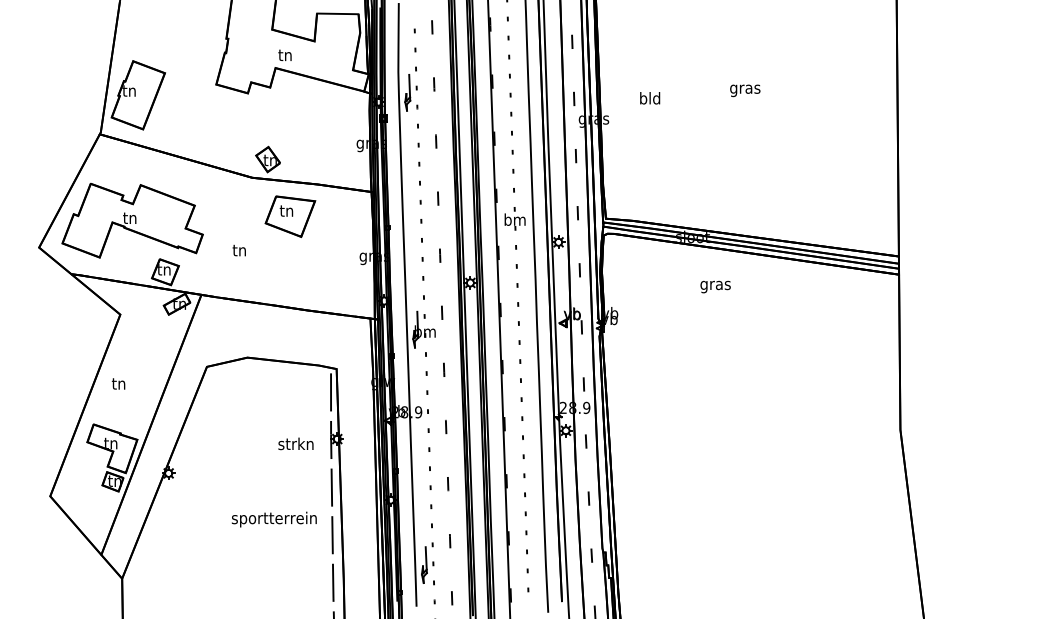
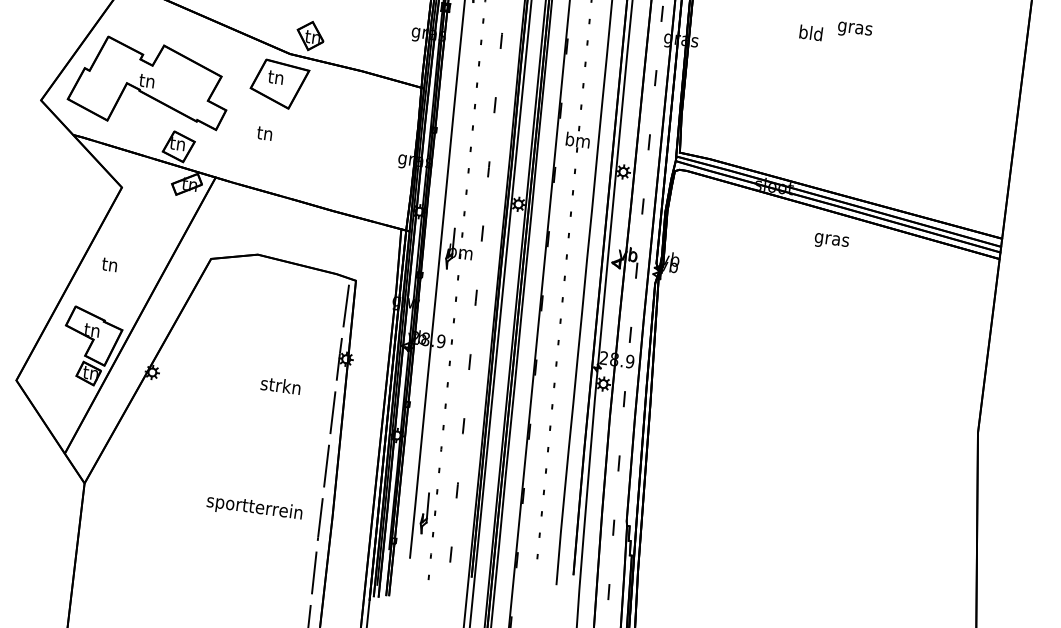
text: (650, 98) -> (811, 33), moved
part: (290, 216) -> (279, 84), moved
text: (715, 286) -> (831, 241), moved
text: (295, 443) -> (280, 385), moved
text: (273, 519) -> (253, 508), moved

